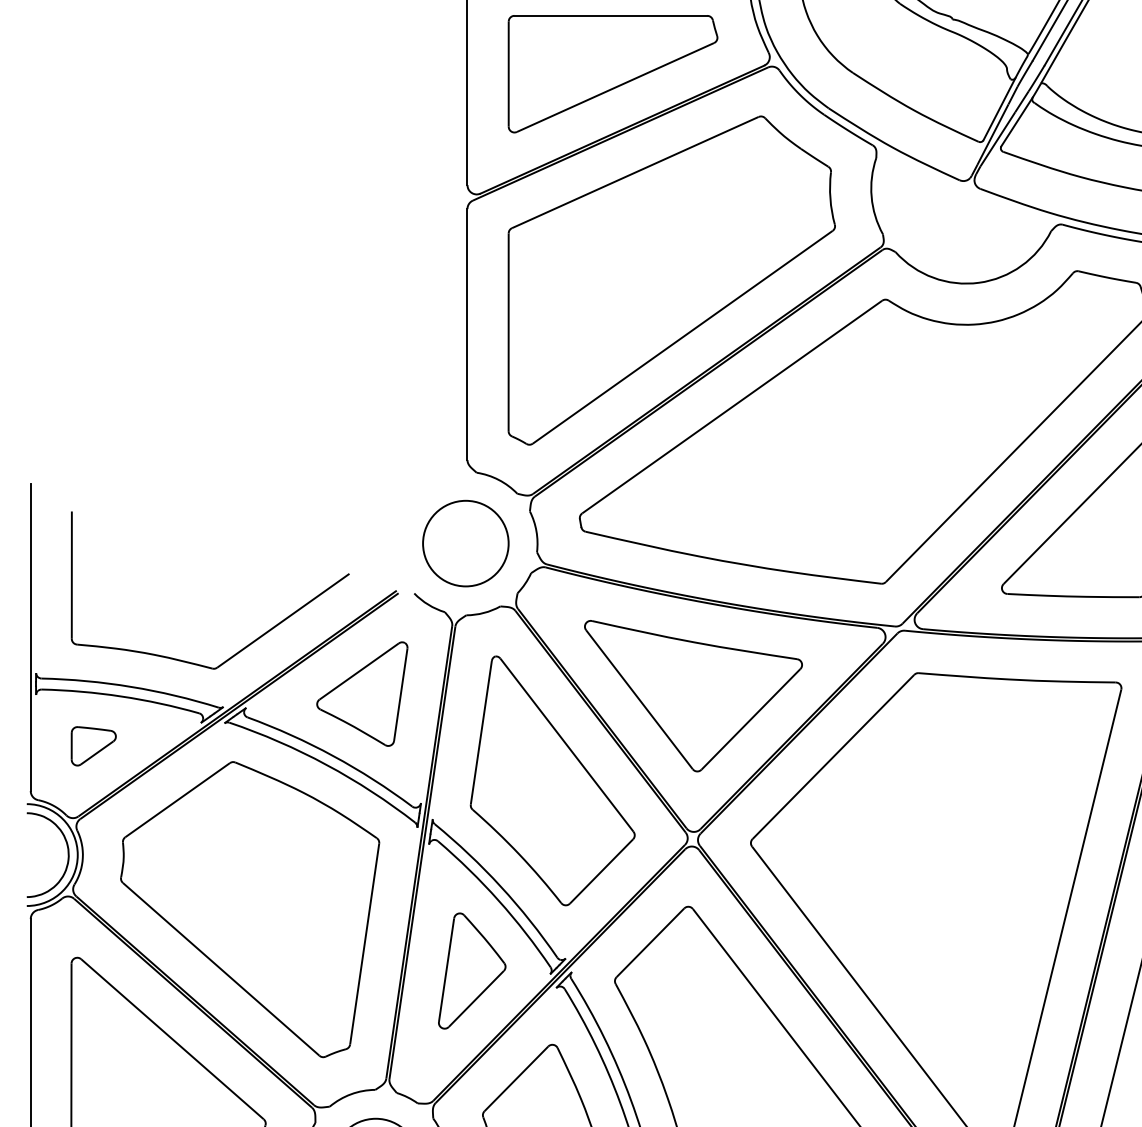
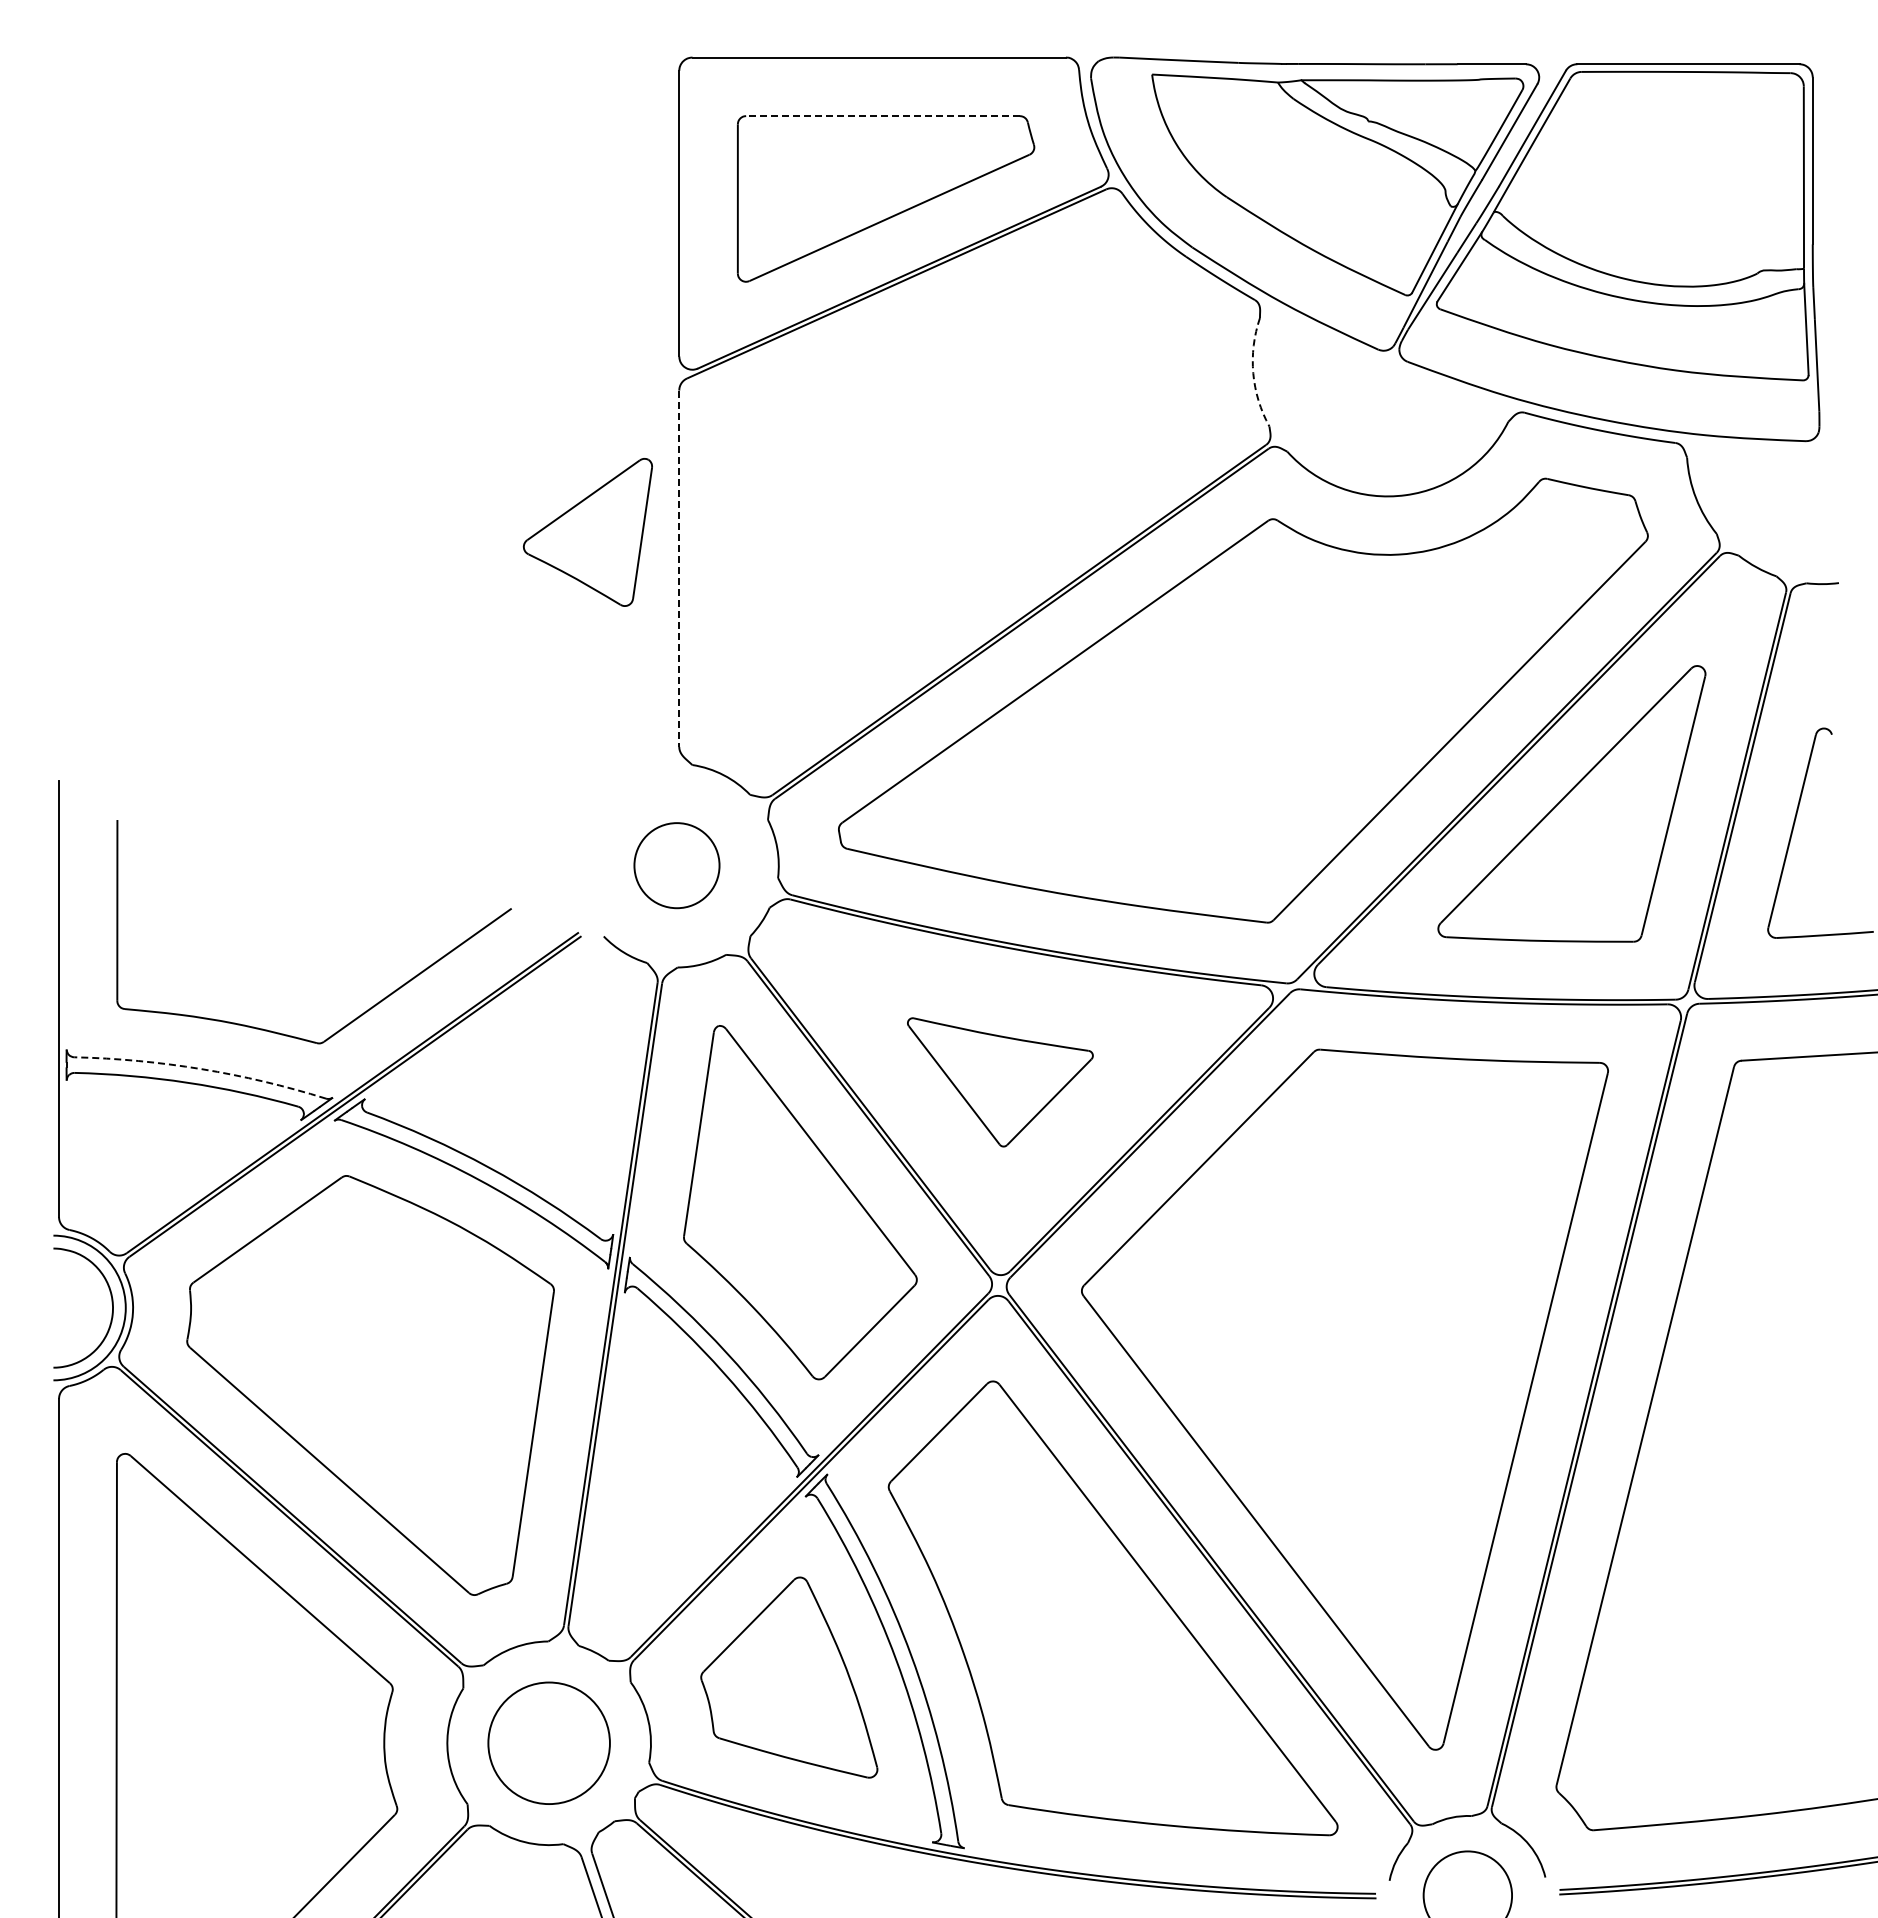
line: (610, 16) -> (882, 116), solid -> dashed
arc: (871, 197) -> (1253, 373), solid -> dashed
part: (671, 280) -> (969, 492), removed
line: (467, 335) -> (679, 569), solid -> dashed
circle: (465, 543) -> (676, 865), size x0.7
arc: (131, 687) -> (201, 1069), solid -> dashed
part: (362, 694) -> (587, 532), moved
part: (693, 696) -> (1000, 1082), size x0.6
part: (93, 746) -> (148, 1153), removed
part: (471, 970) -> (685, 1472), removed

